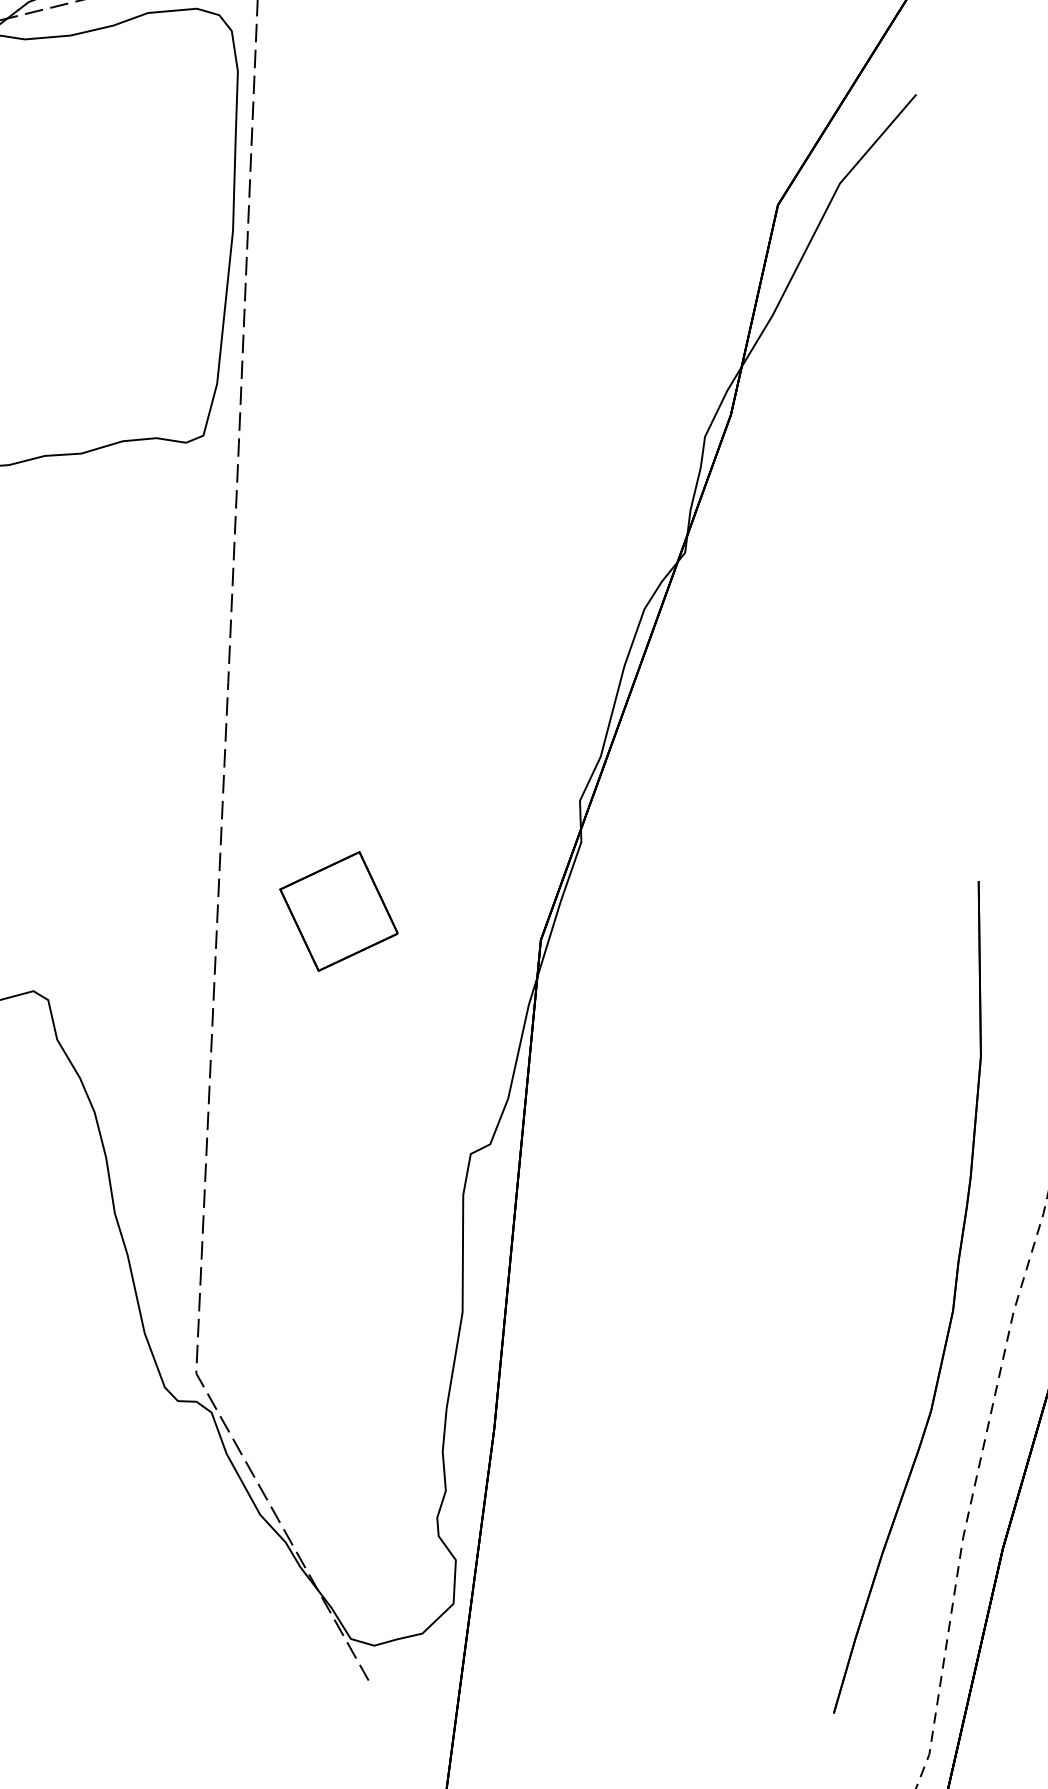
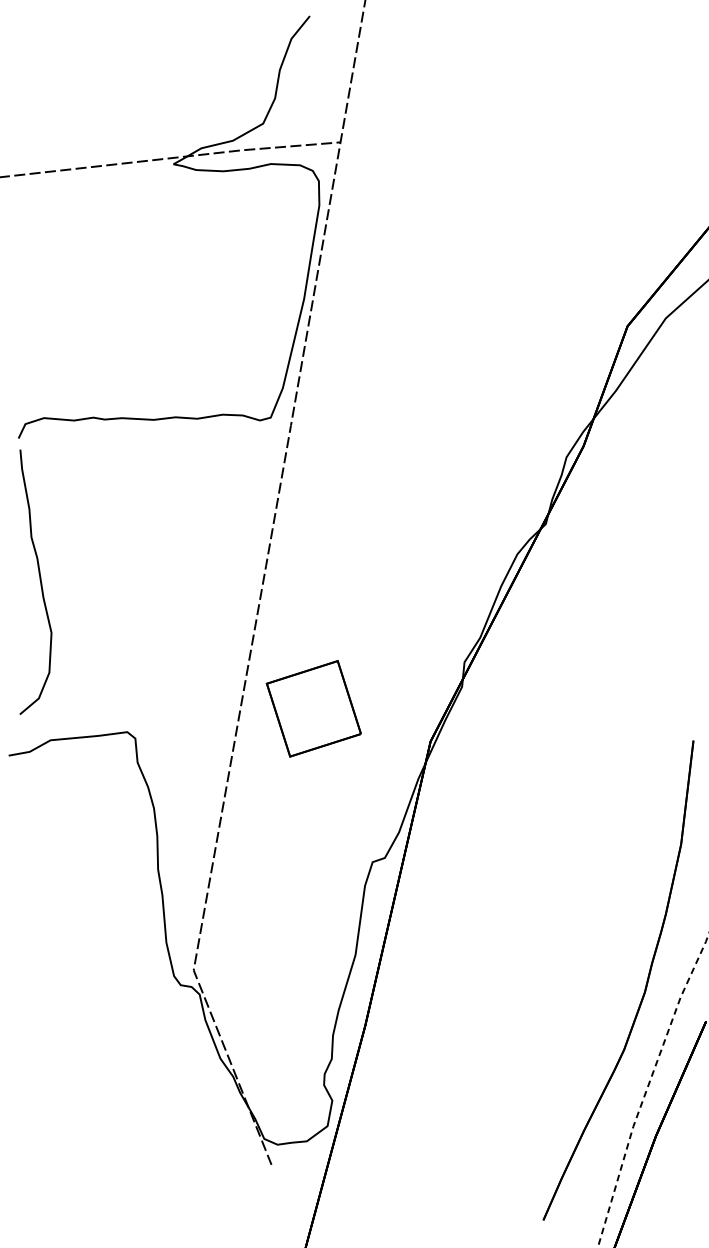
part: (338, 910) -> (313, 708), size x1.43

